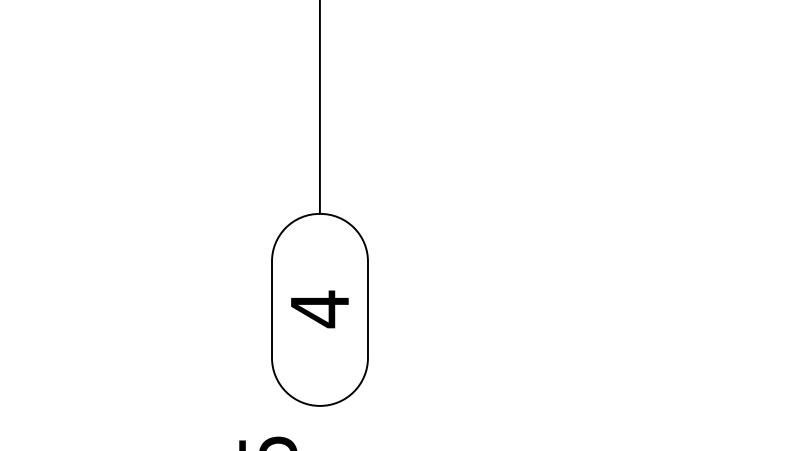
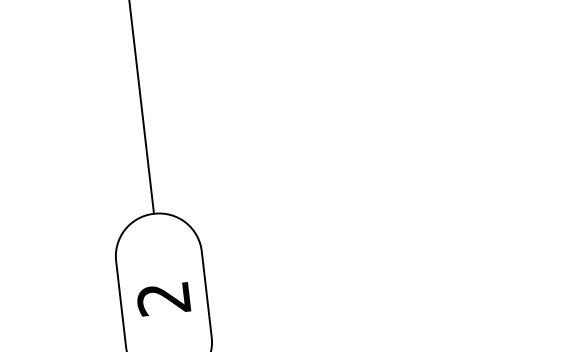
text: (319, 309) -> (163, 299), 4 -> 2

